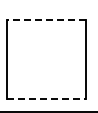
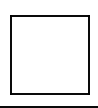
line: (46, 20) -> (49, 15), dashed -> solid
line: (47, 98) -> (50, 93), dashed -> solid

